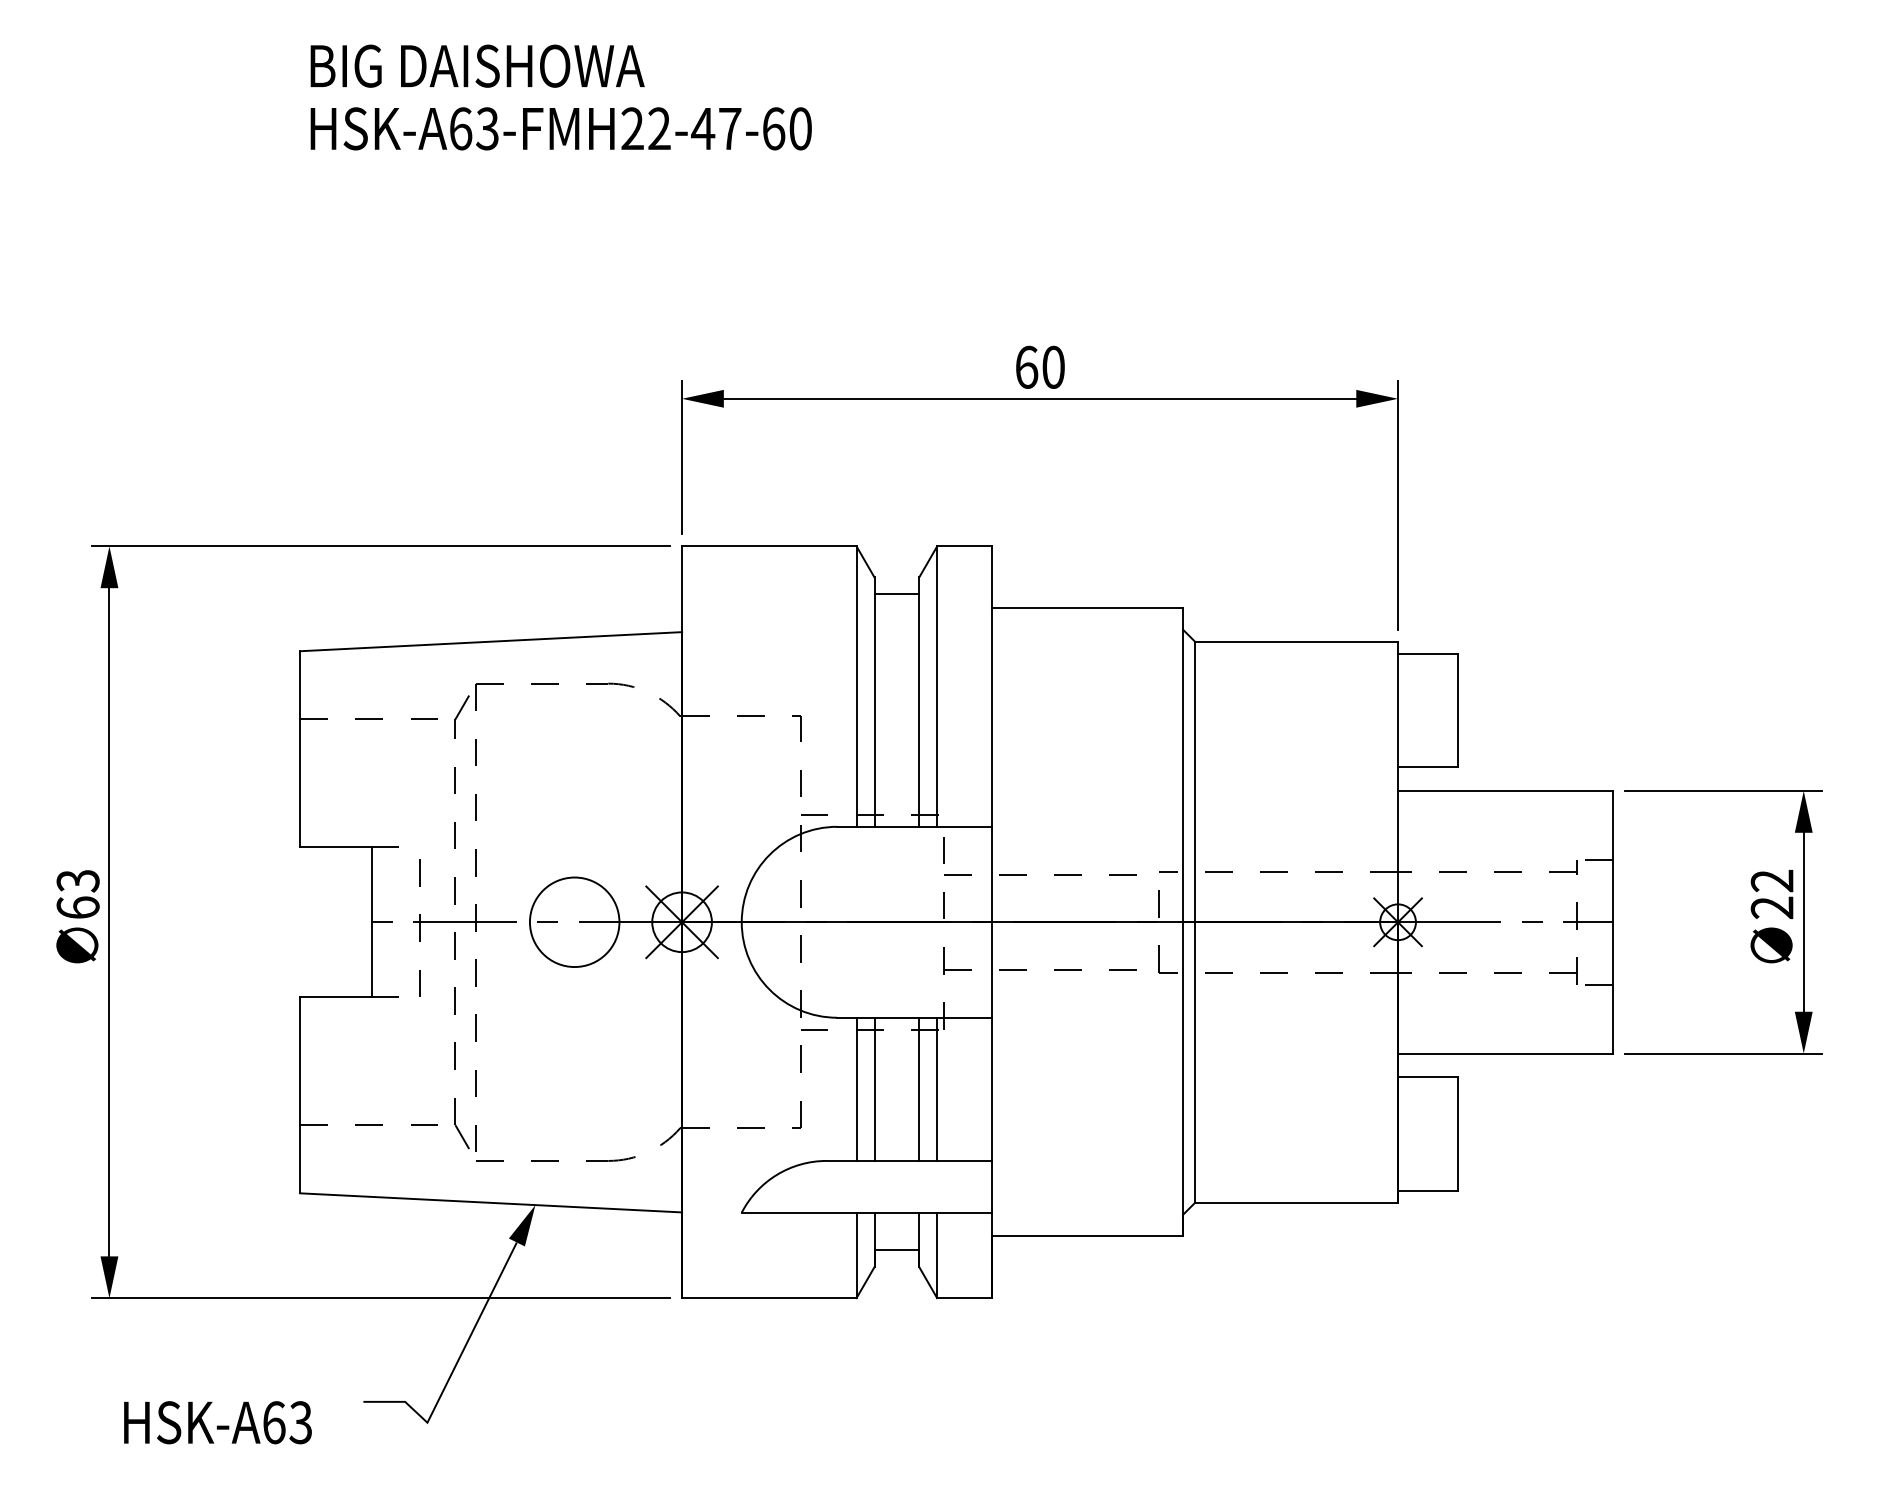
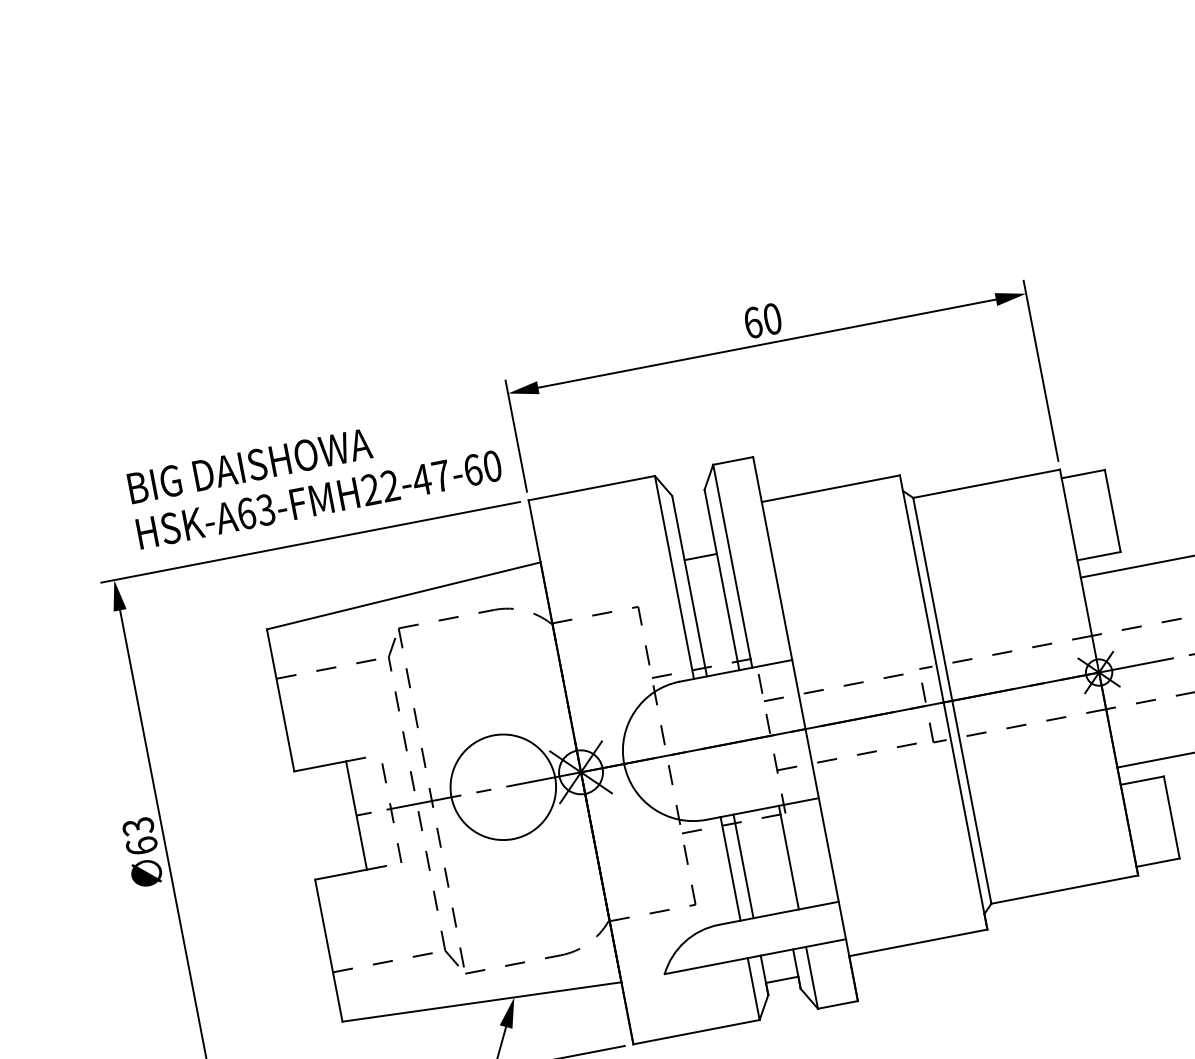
text: (560, 97) -> (314, 477), moved
line: (896, 594) -> (700, 557), moved
circle: (574, 922) -> (503, 787), size x1.6
line: (919, 1088) -> (775, 859), removed

